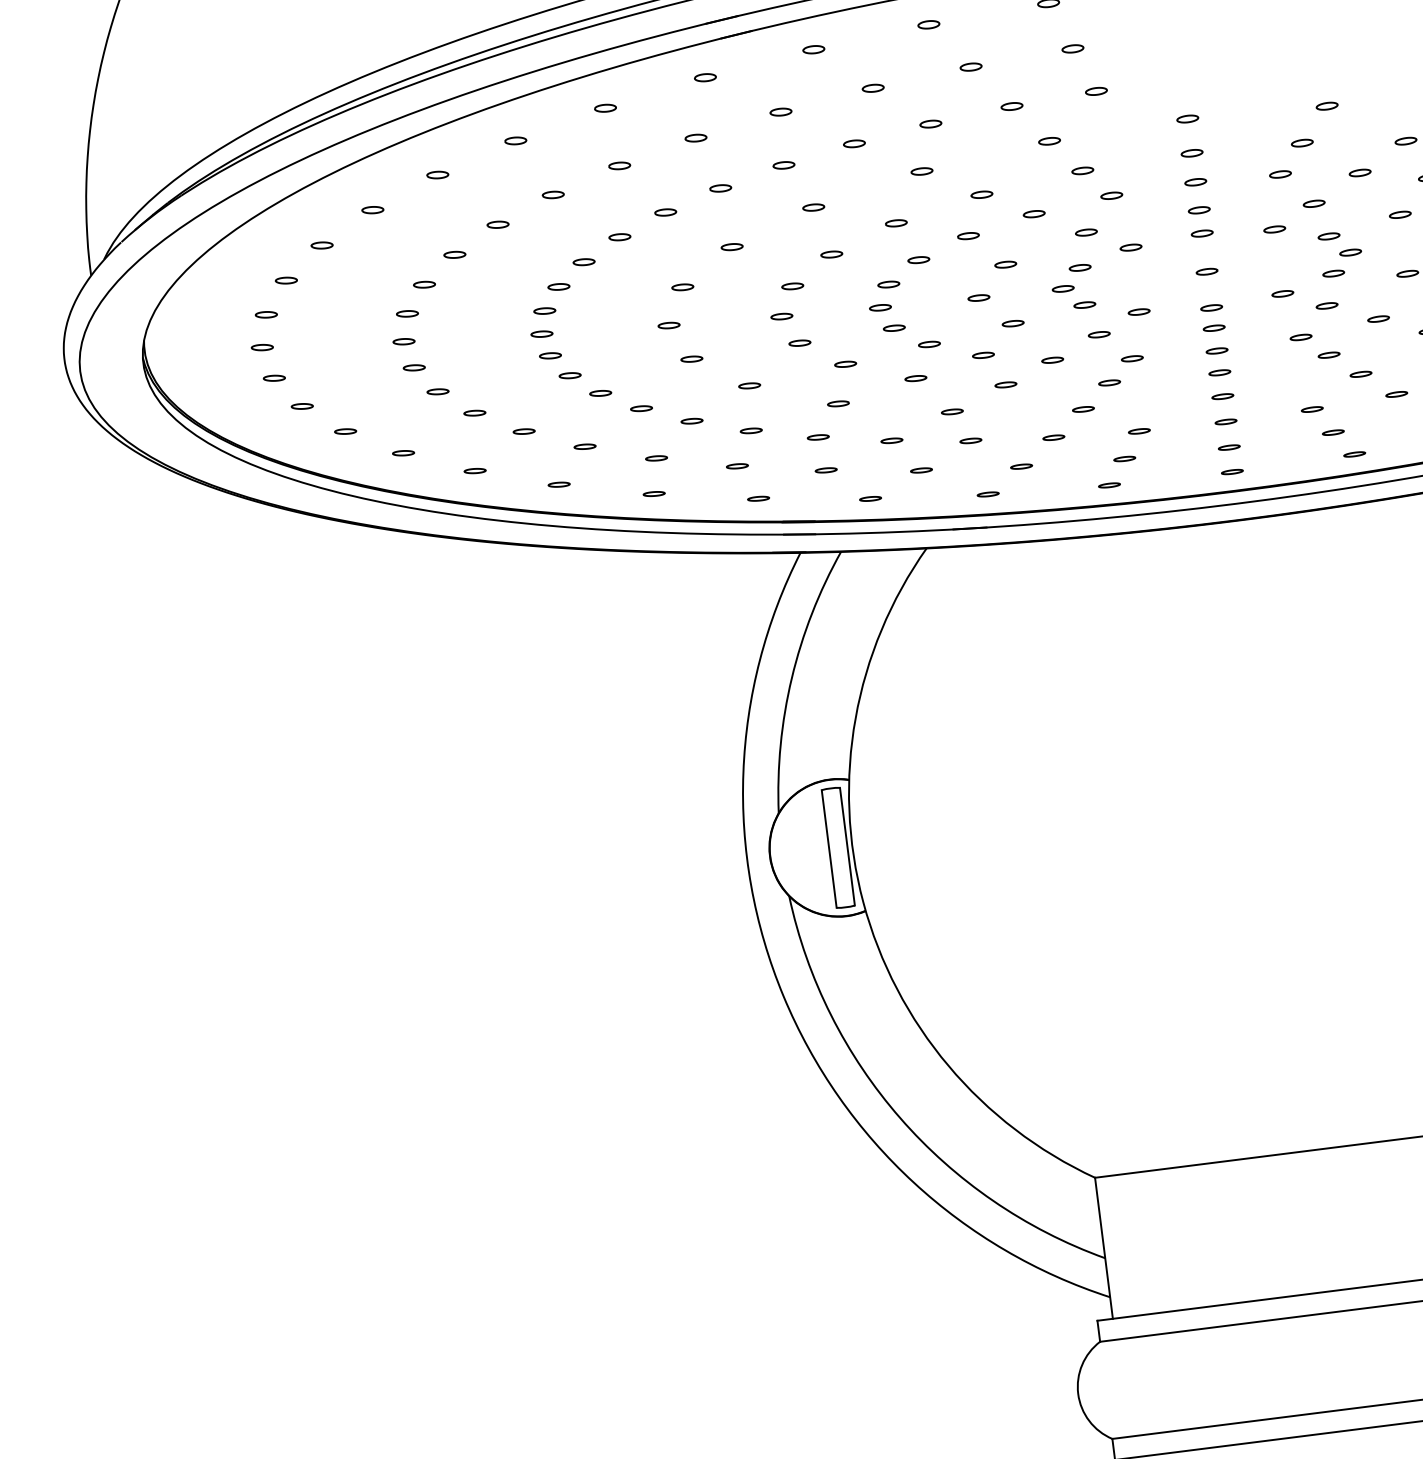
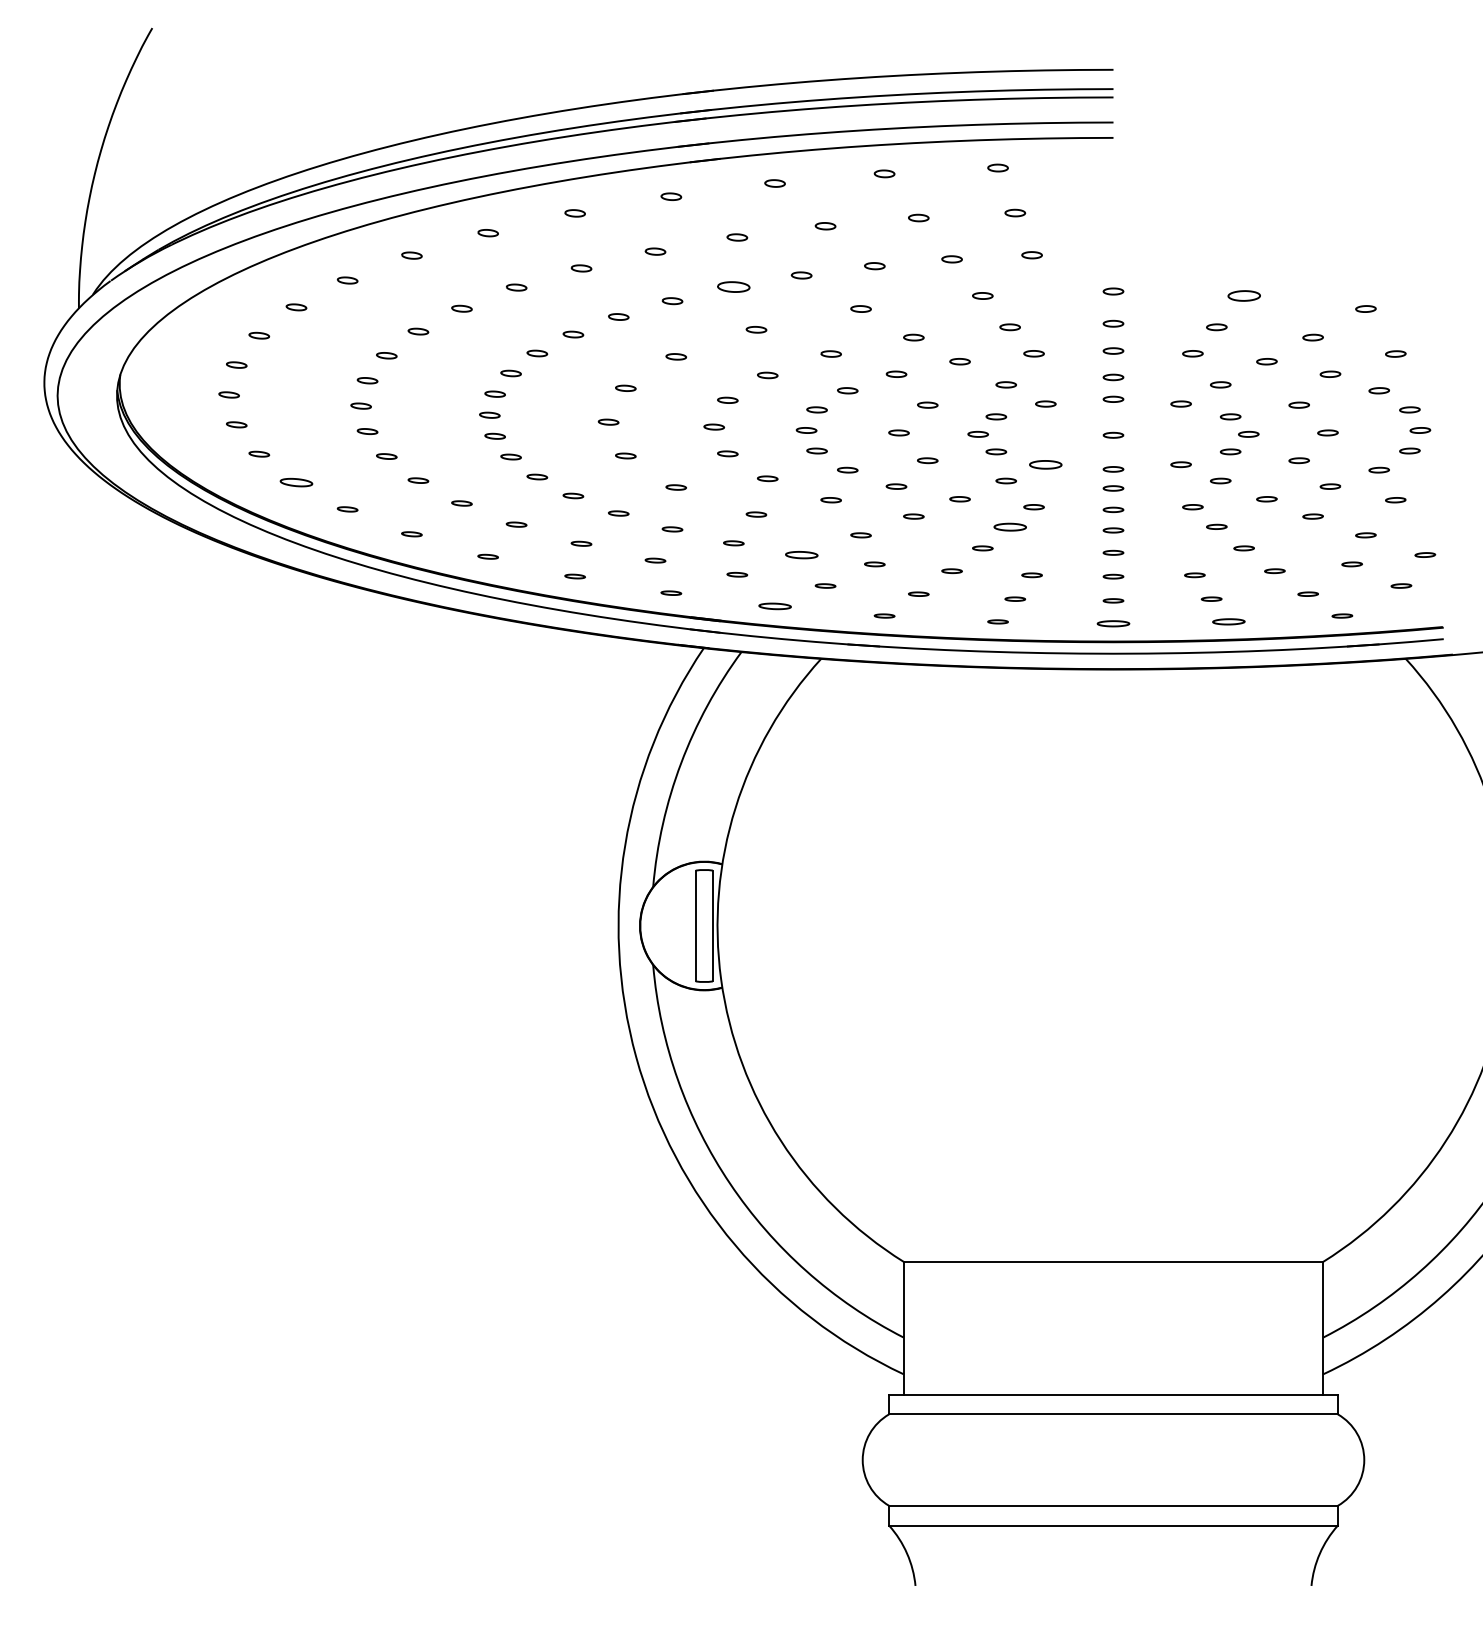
part: (1326, 105) -> (1243, 295), size x1.6
part: (783, 165) -> (733, 287), size x1.6
part: (1138, 311) -> (1045, 464), size x1.6
part: (1108, 382) -> (1009, 526), size x1.6
part: (345, 431) -> (296, 482), size x1.6
part: (891, 440) -> (801, 554), size x1.6
part: (1354, 454) -> (1228, 621), size x1.6
part: (1232, 471) -> (1113, 623), size x1.6
part: (869, 499) -> (774, 606), size x1.6

